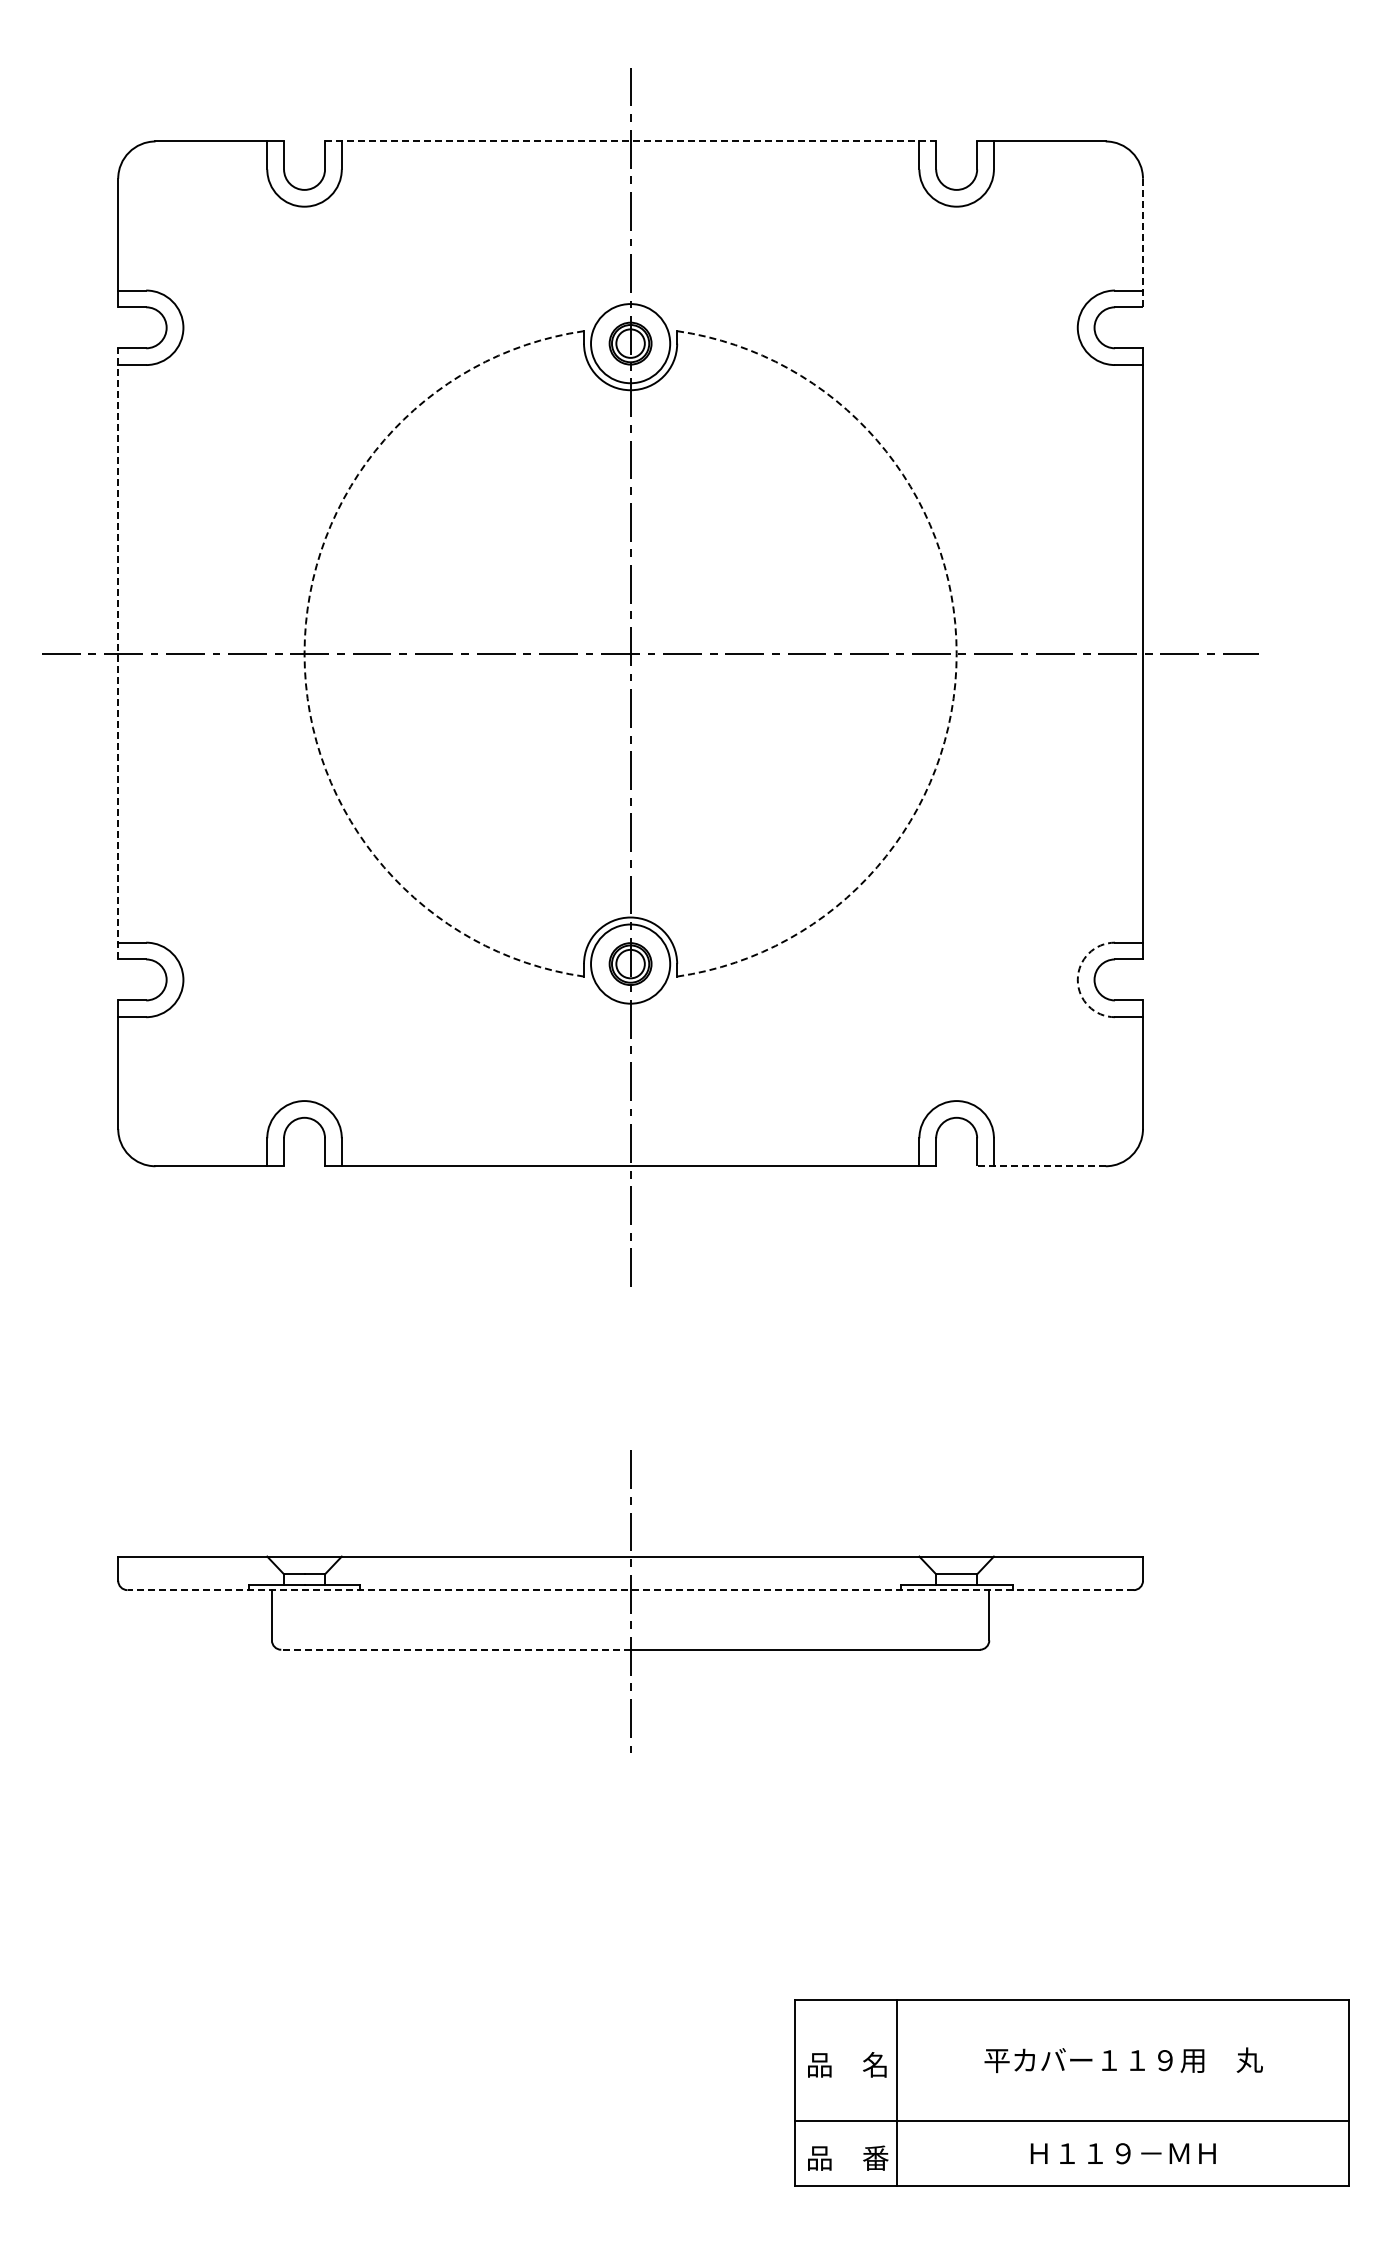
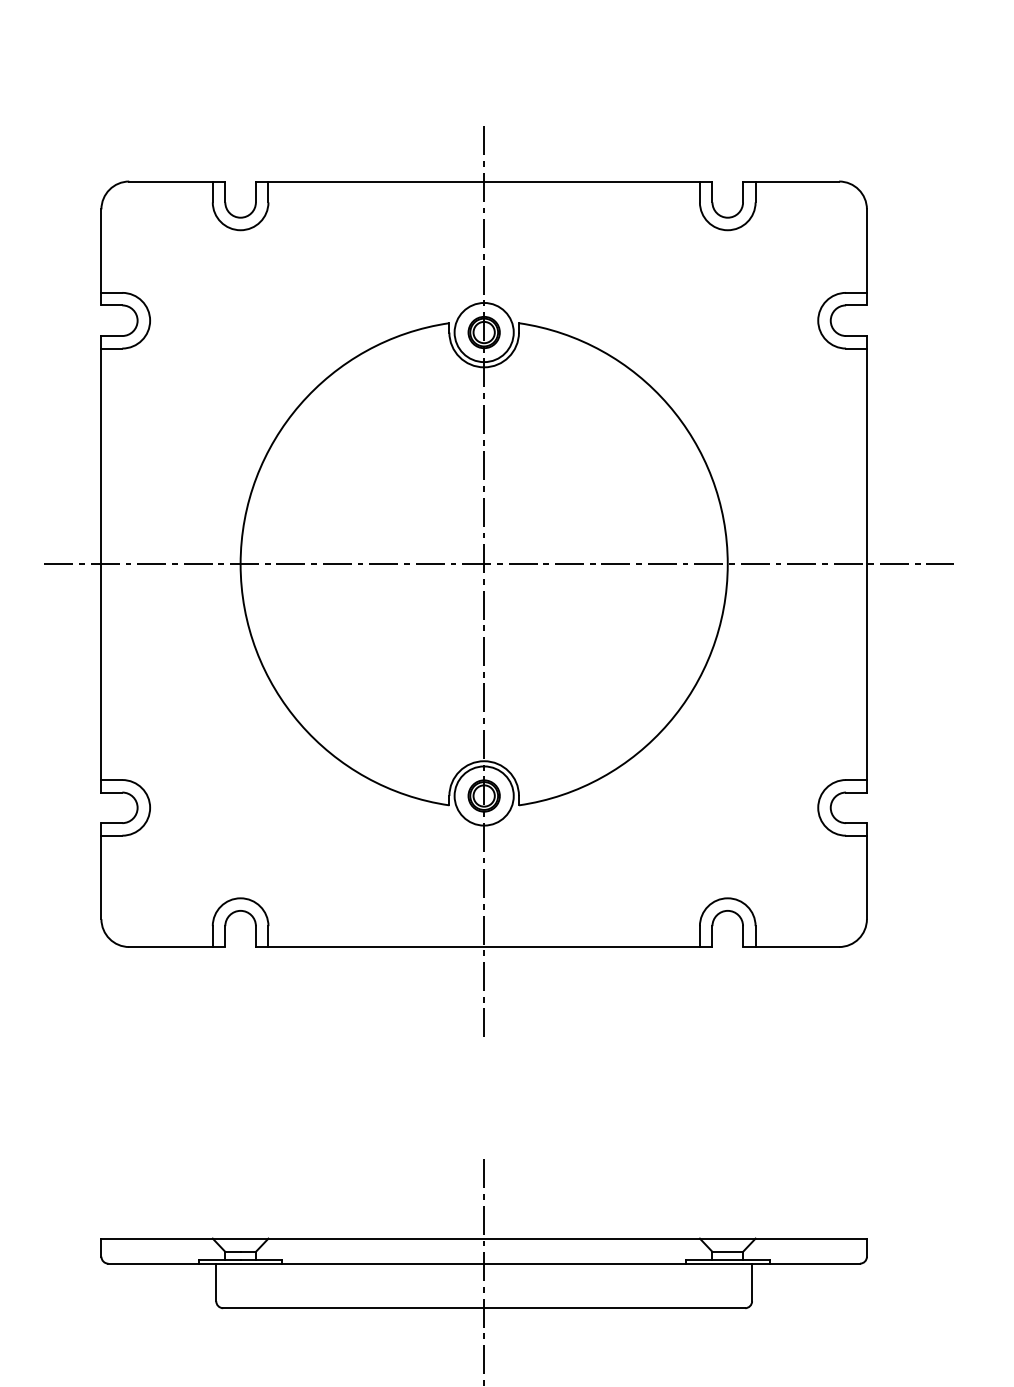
line: (630, 141) -> (484, 181), dashed -> solid
line: (1142, 243) -> (866, 257), dashed -> solid
line: (118, 653) -> (101, 564), dashed -> solid
arc: (304, 653) -> (240, 564), dashed -> solid
arc: (956, 653) -> (727, 564), dashed -> solid
arc: (1077, 979) -> (818, 807), dashed -> solid
line: (1040, 1166) -> (790, 947), dashed -> solid
line: (630, 1590) -> (484, 1263), dashed -> solid
line: (455, 1649) -> (353, 1308), dashed -> solid

